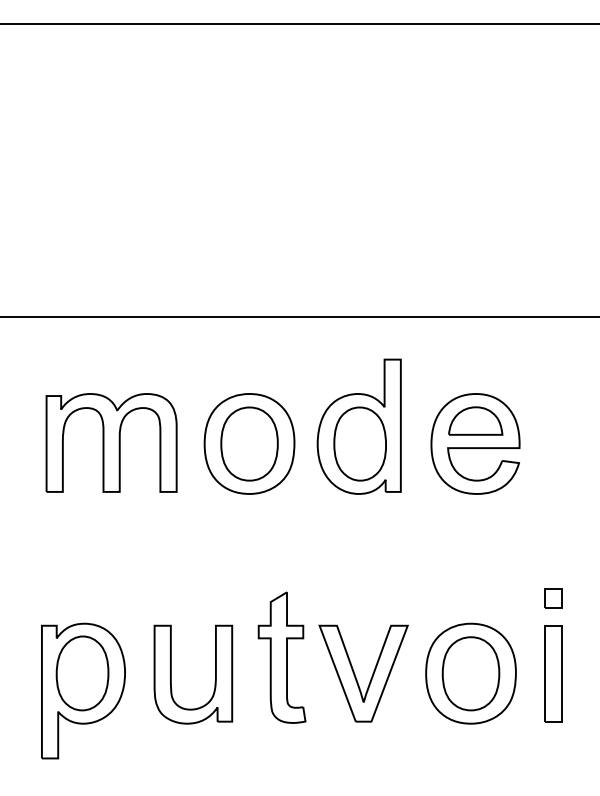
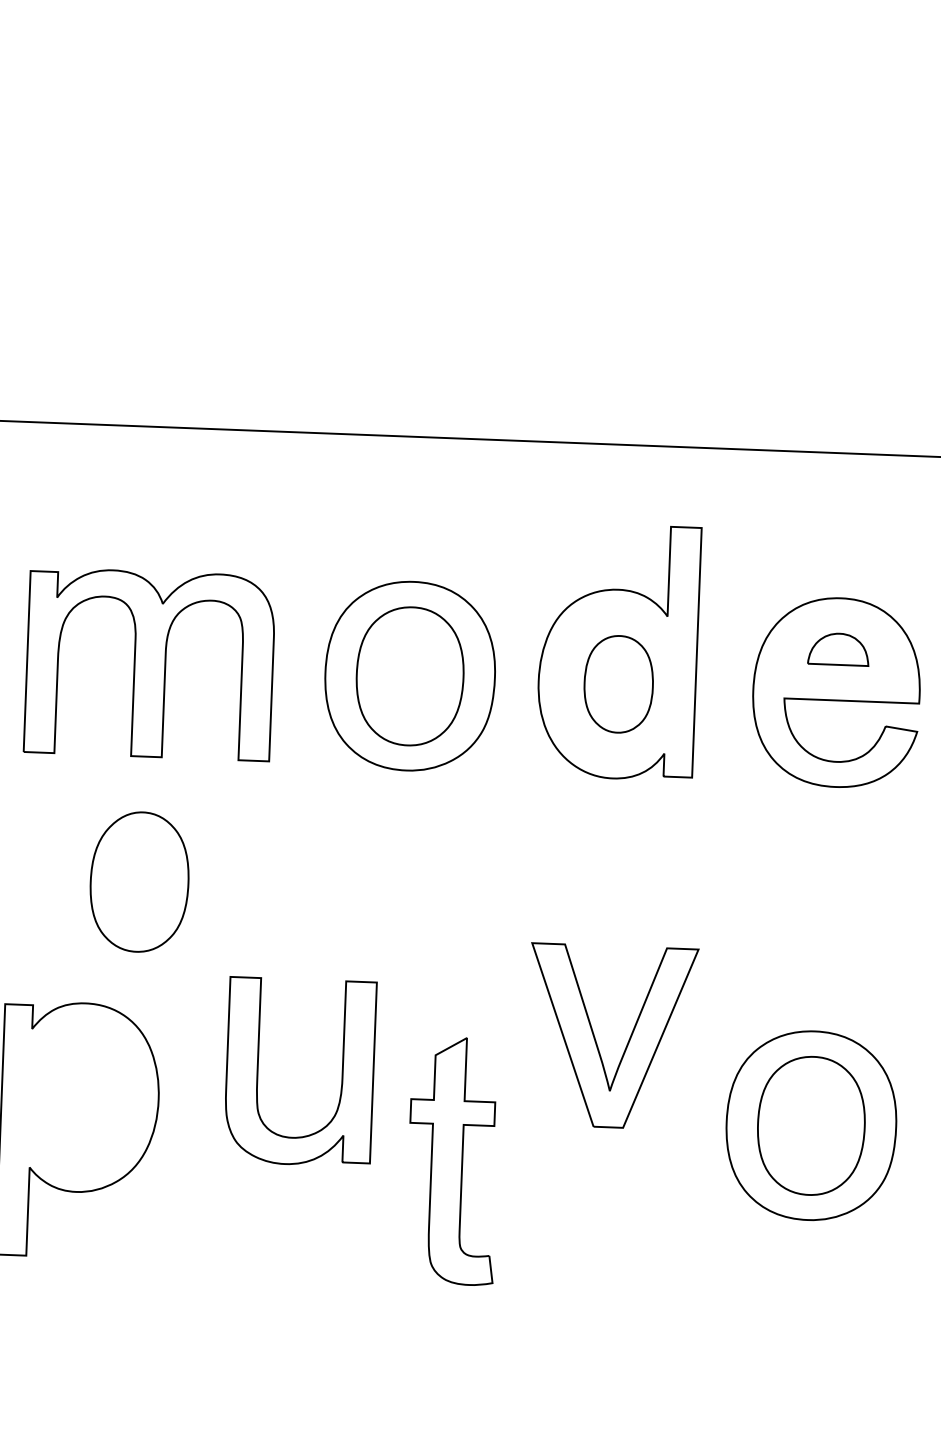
part: (475, 420) -> (838, 648), size x0.6
part: (359, 443) -> (617, 683), size x0.7
part: (281, 657) -> (451, 1160), moved
part: (82, 673) -> (139, 882), moved
part: (171, 674) -> (258, 1070), moved
part: (356, 676) -> (598, 1041), moved

